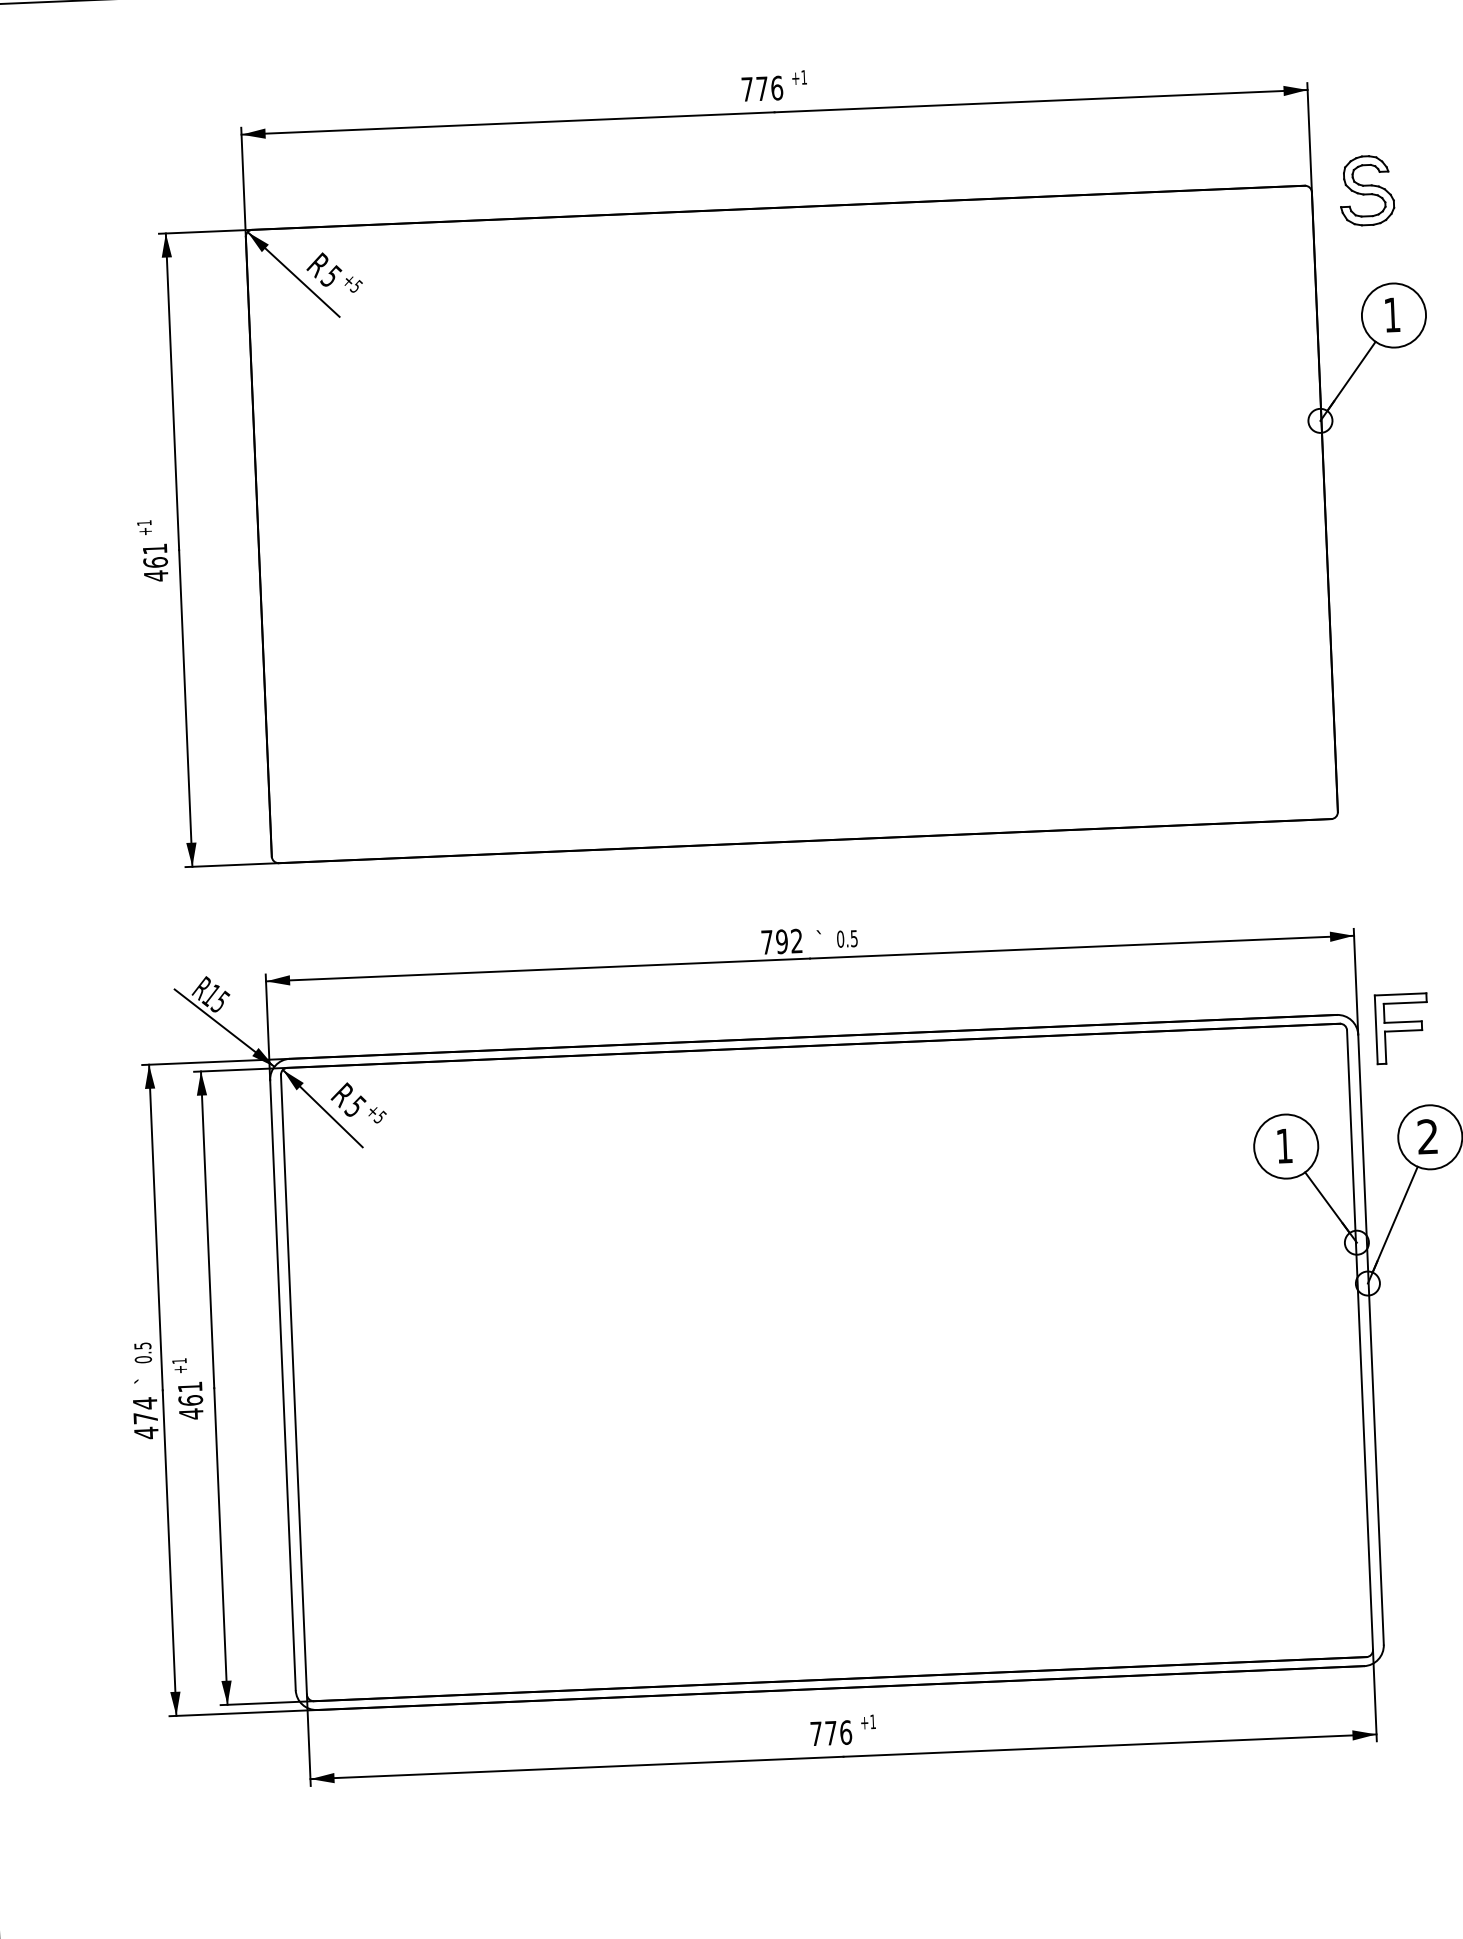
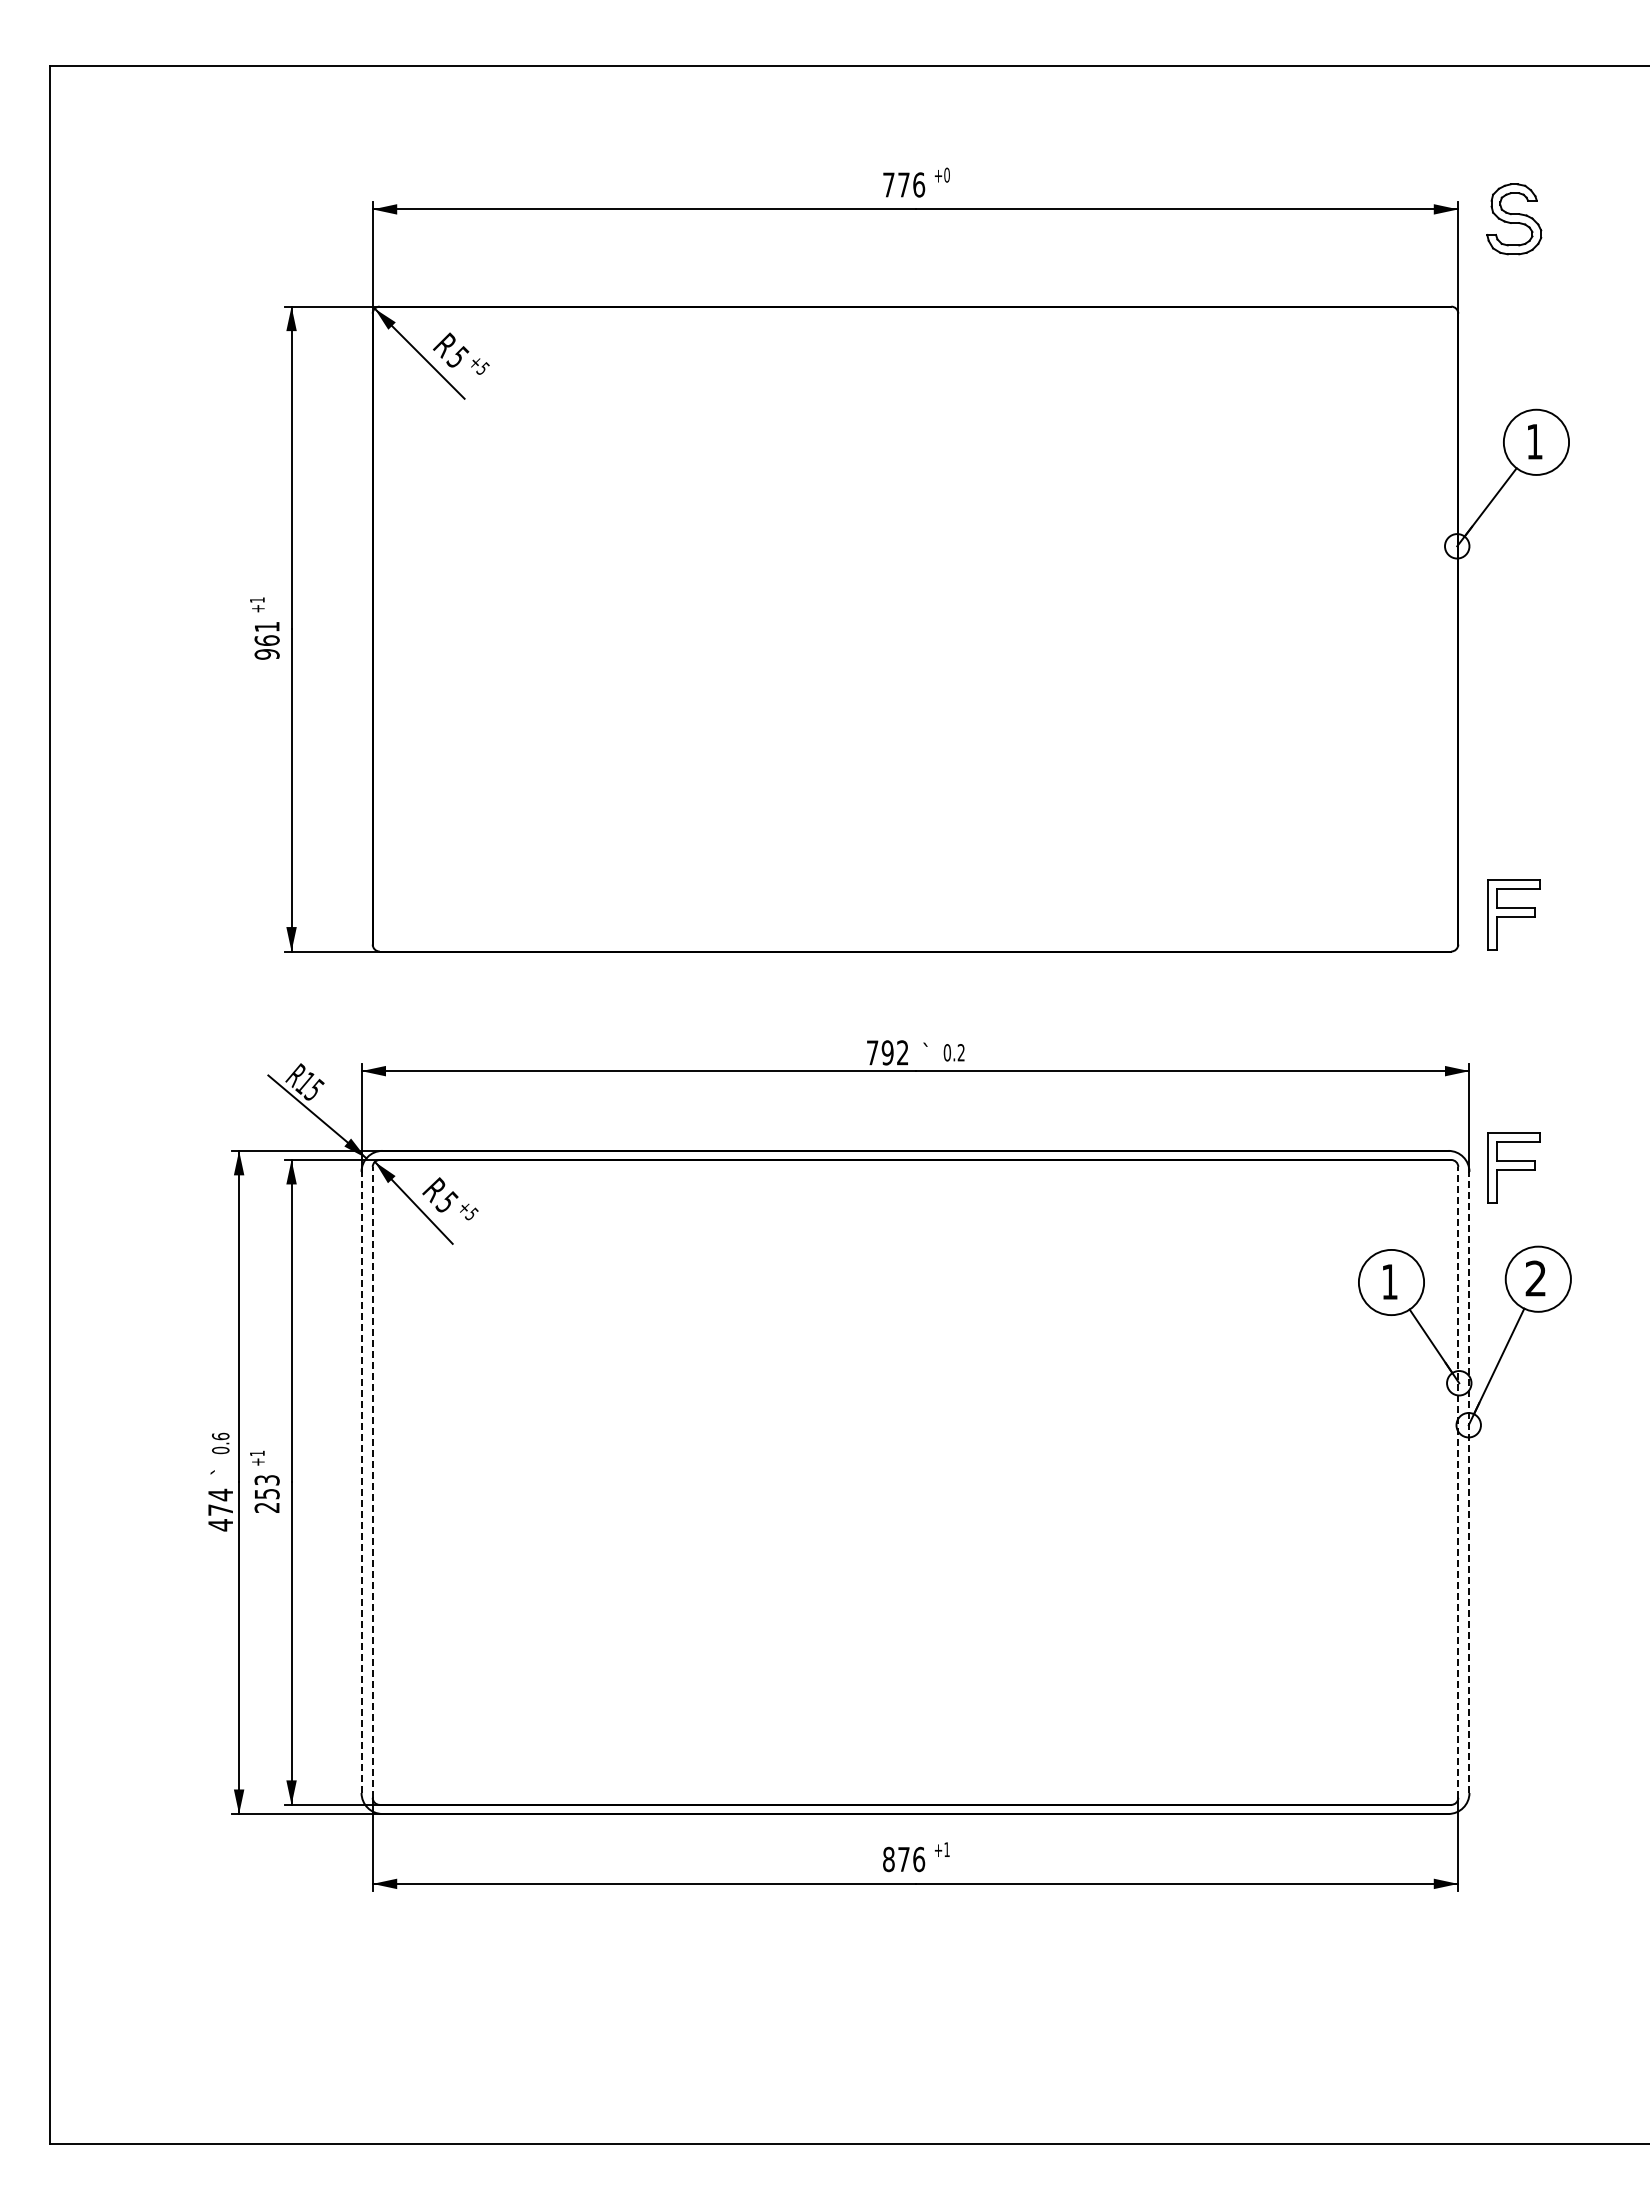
text: (803, 76) -> (946, 174), +1 -> +0
part: (1367, 190) -> (1514, 219), moved
text: (155, 576) -> (266, 654), 461 -> 961
part: (1390, 780) -> (1513, 914), added
text: (853, 938) -> (960, 1052), 0.5 -> 0.2
line: (1360, 1339) -> (1458, 1481), solid -> dashed
line: (1371, 1339) -> (1469, 1482), solid -> dashed
text: (142, 1345) -> (220, 1436), 0.5 -> 0.6
line: (293, 1383) -> (372, 1481), solid -> dashed
line: (282, 1385) -> (361, 1482), solid -> dashed
text: (190, 1401) -> (266, 1494), 461 -> 253
text: (815, 1733) -> (888, 1859), 776 -> 876

